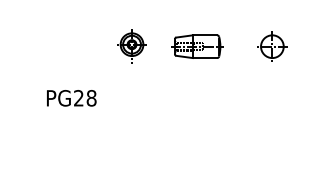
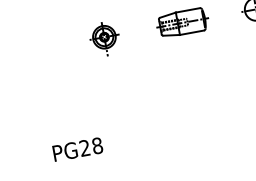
part: (131, 46) -> (104, 39), moved
text: (71, 98) -> (77, 149), moved

